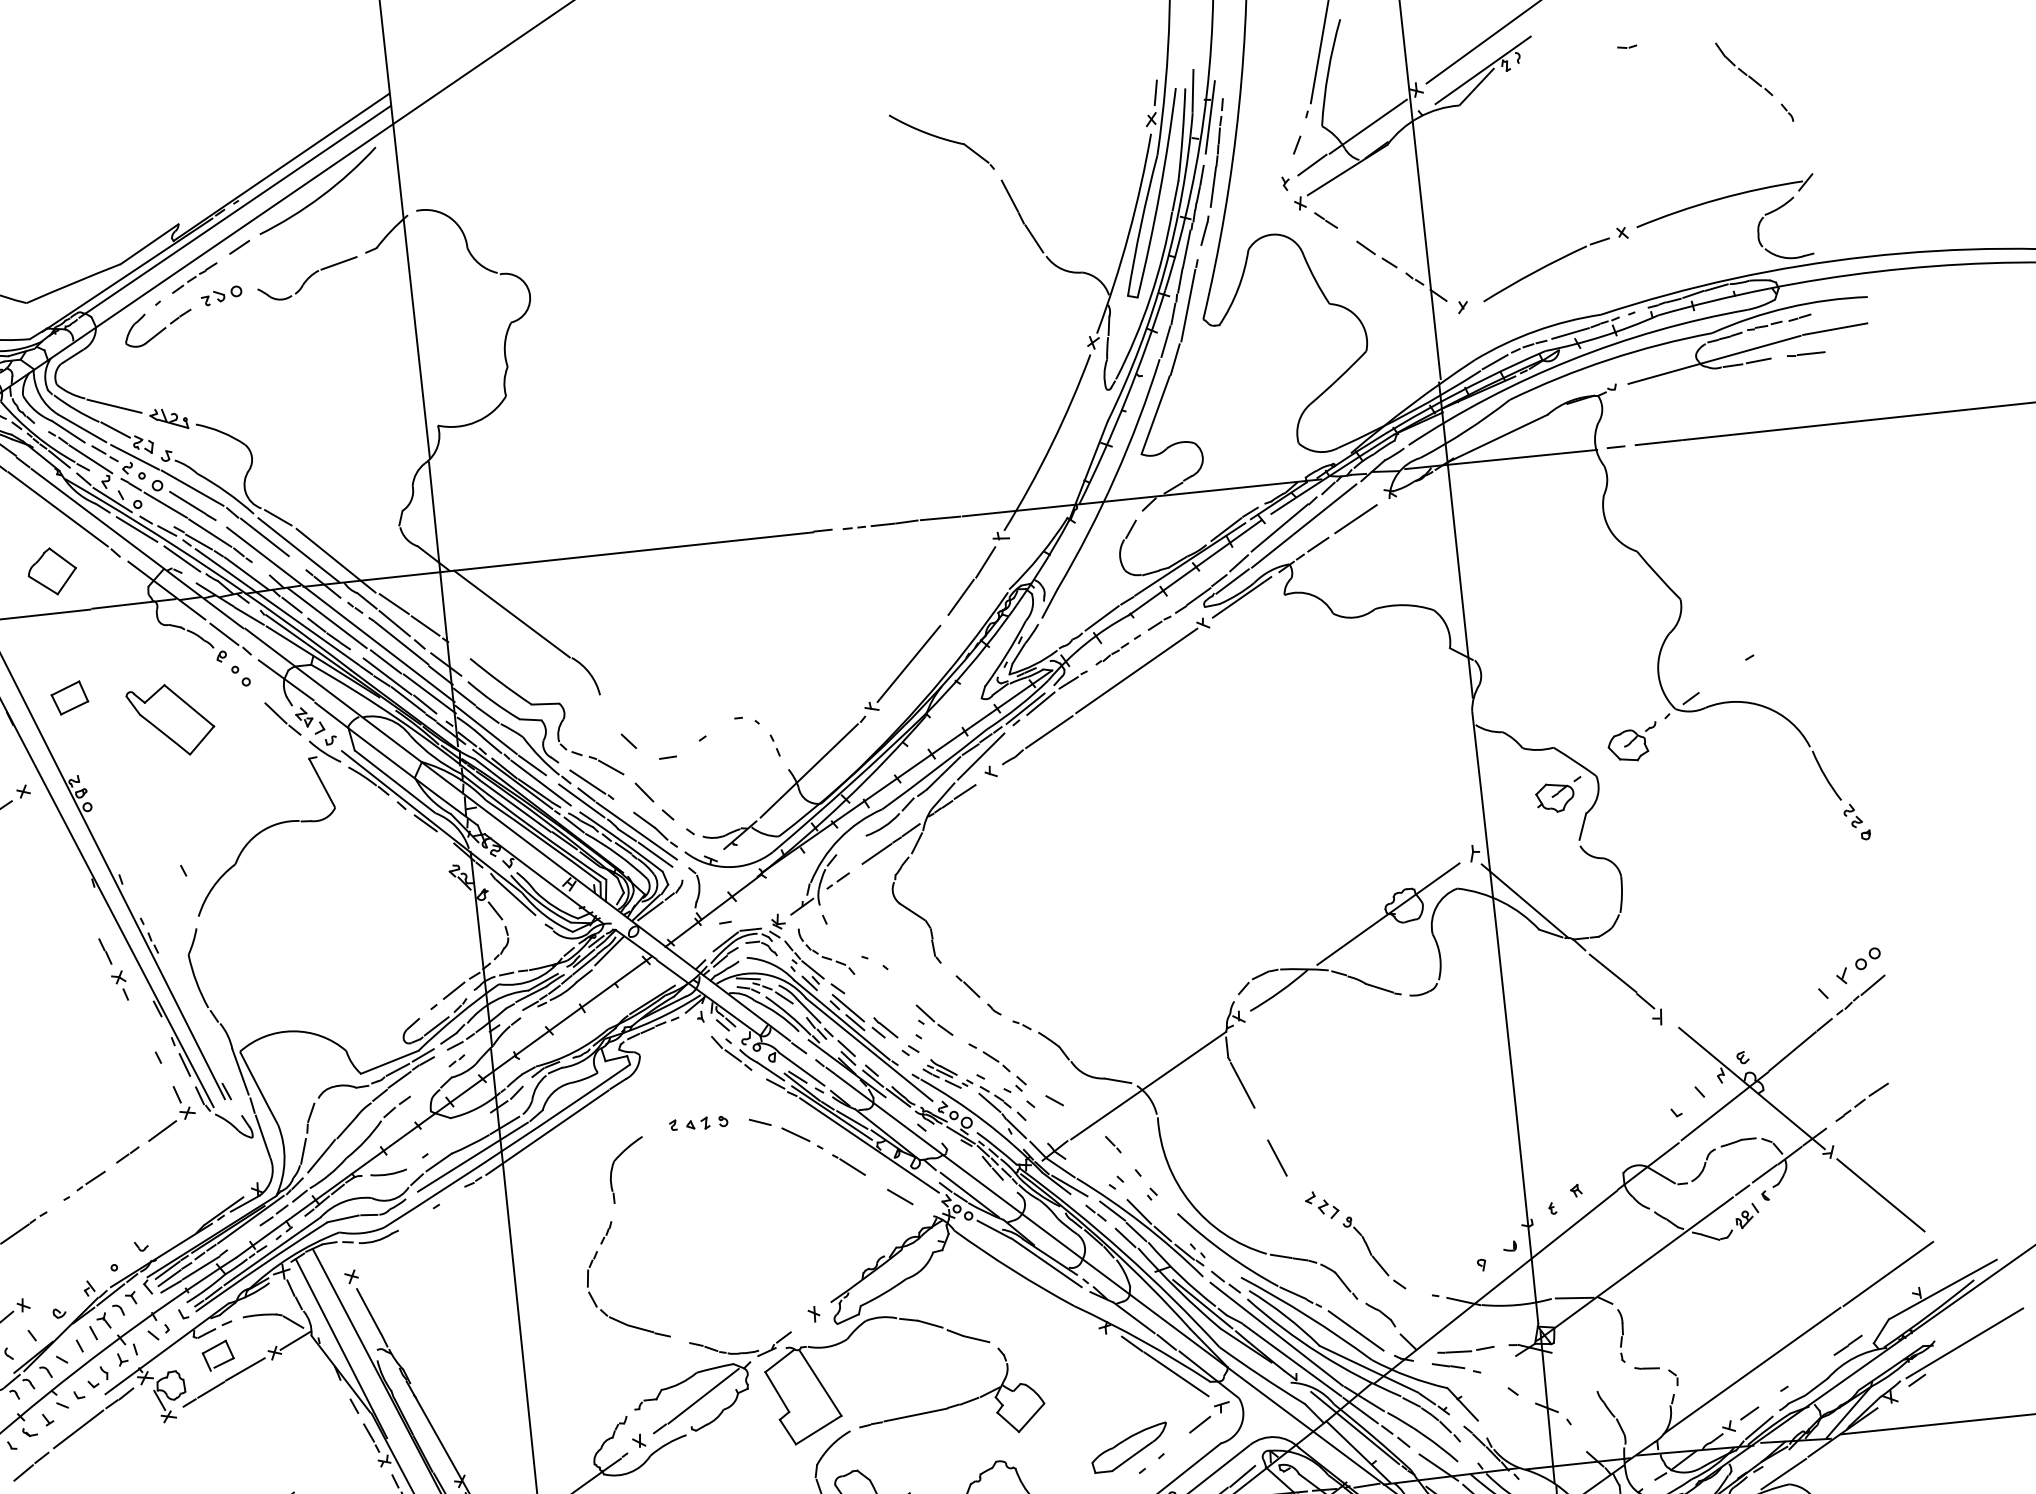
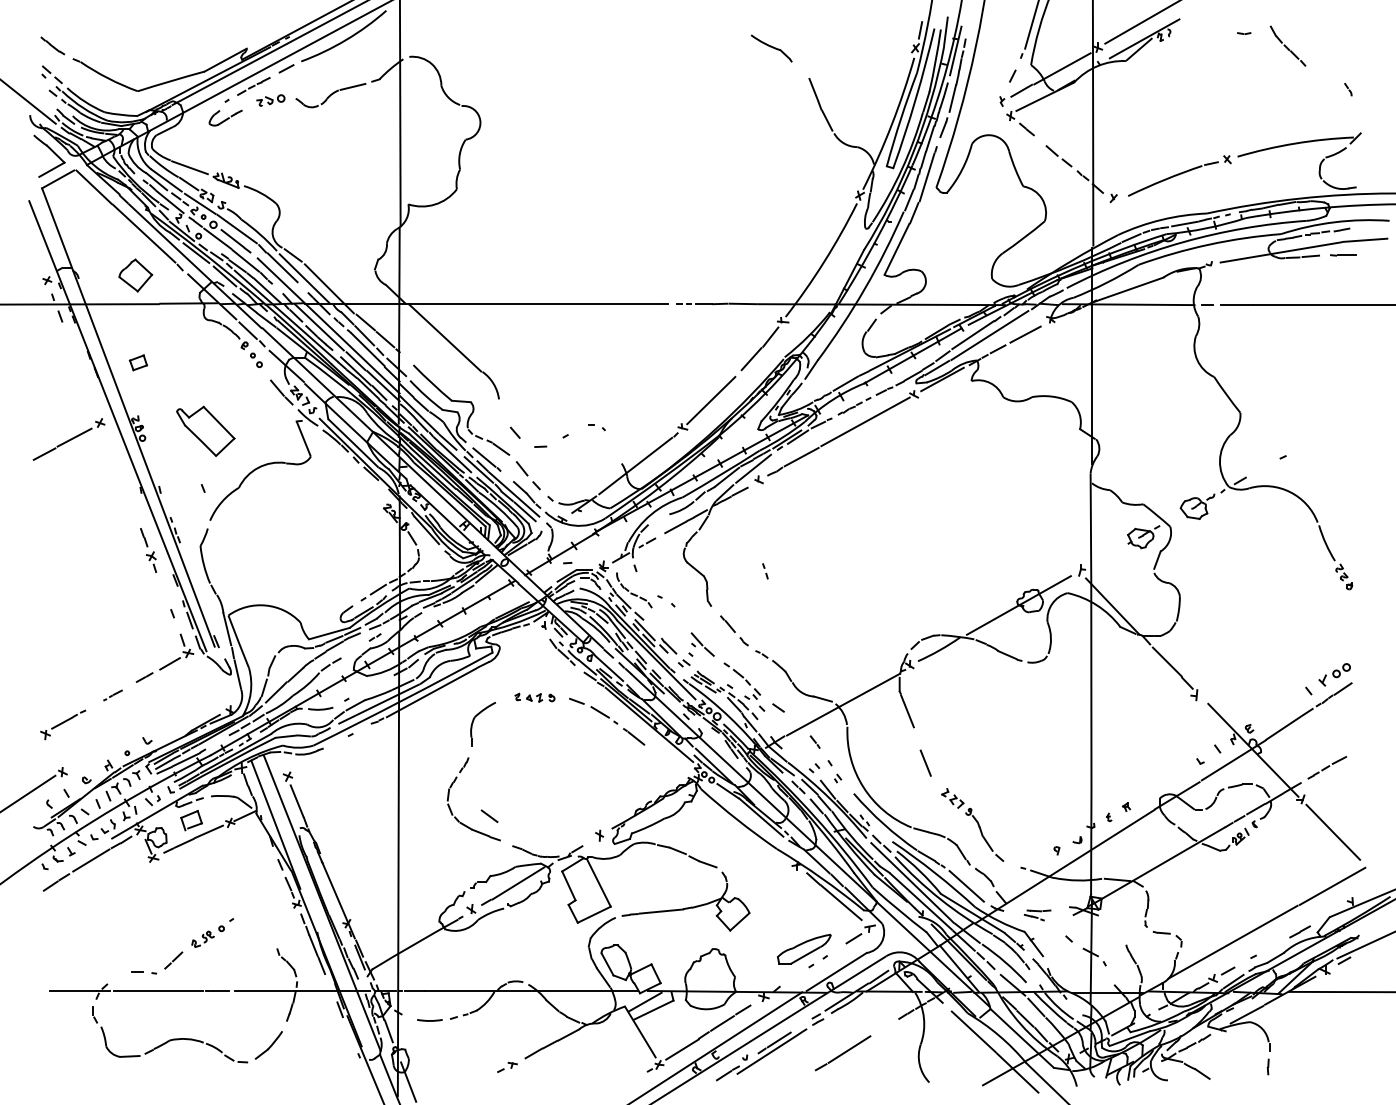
part: (1743, 68) -> (1287, 45), moved
part: (941, 142) -> (771, 48), size x0.6
part: (158, 327) -> (225, 117), size x0.7
part: (69, 697) -> (138, 362), size x0.7
part: (170, 719) -> (205, 430), moved
part: (775, 745) -> (765, 571), moved
part: (83, 1186) -> (112, 695), size x0.6
line: (900, 1197) -> (489, 816), moved
part: (1463, 1362) -> (1037, 915), size x0.6

